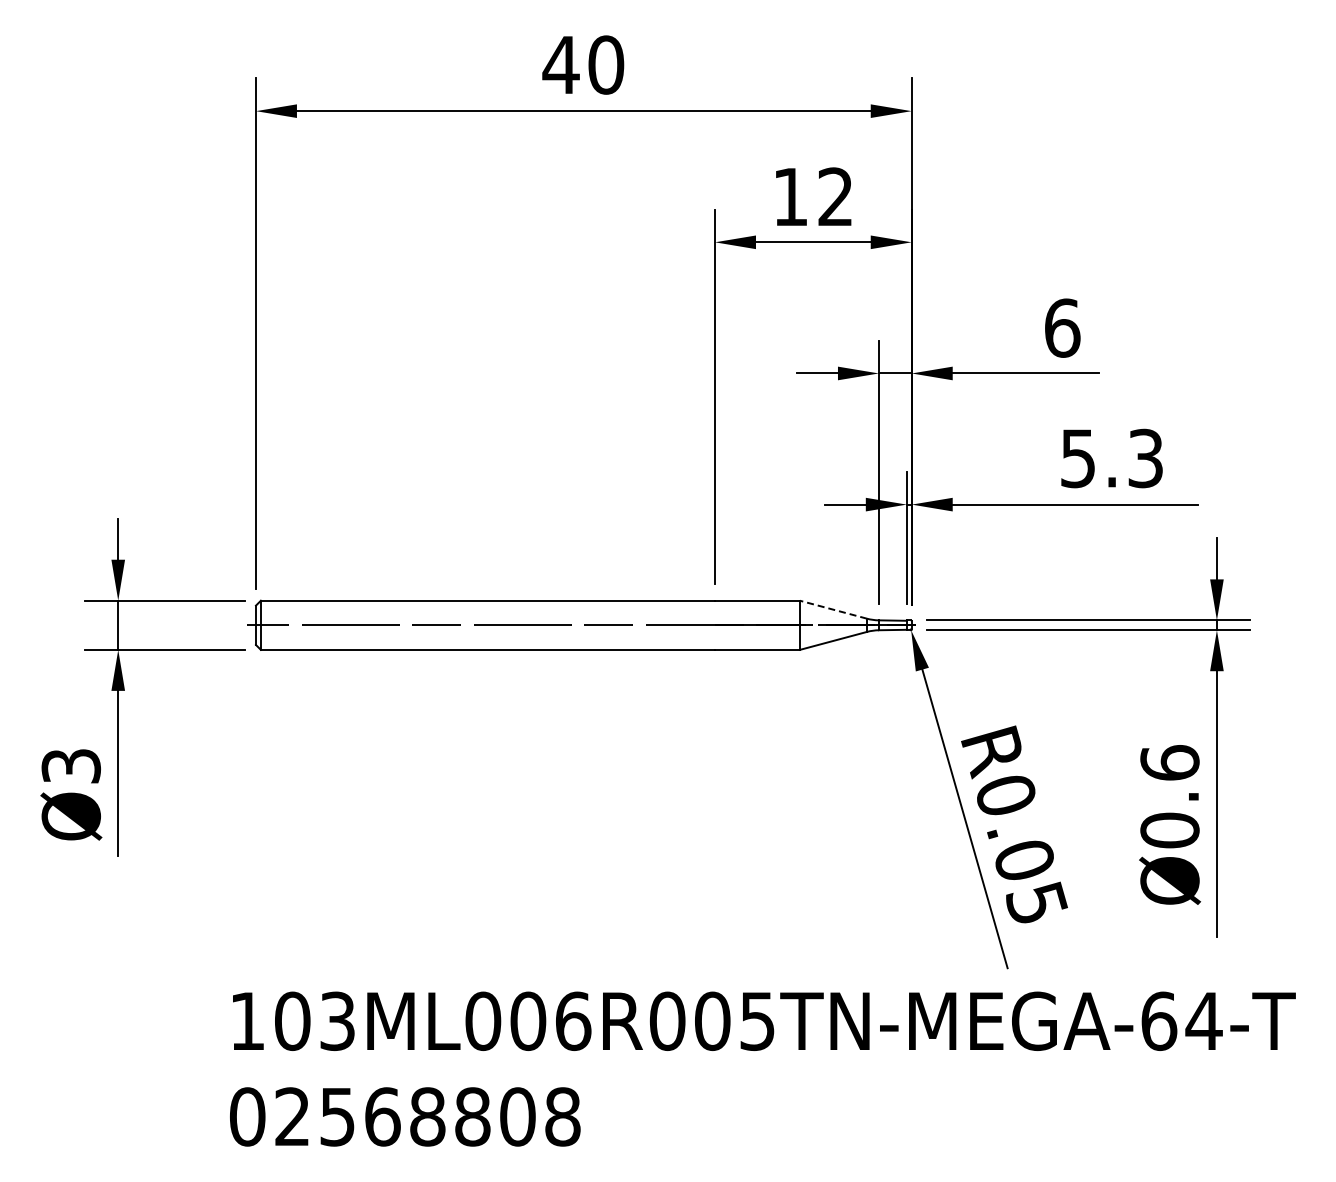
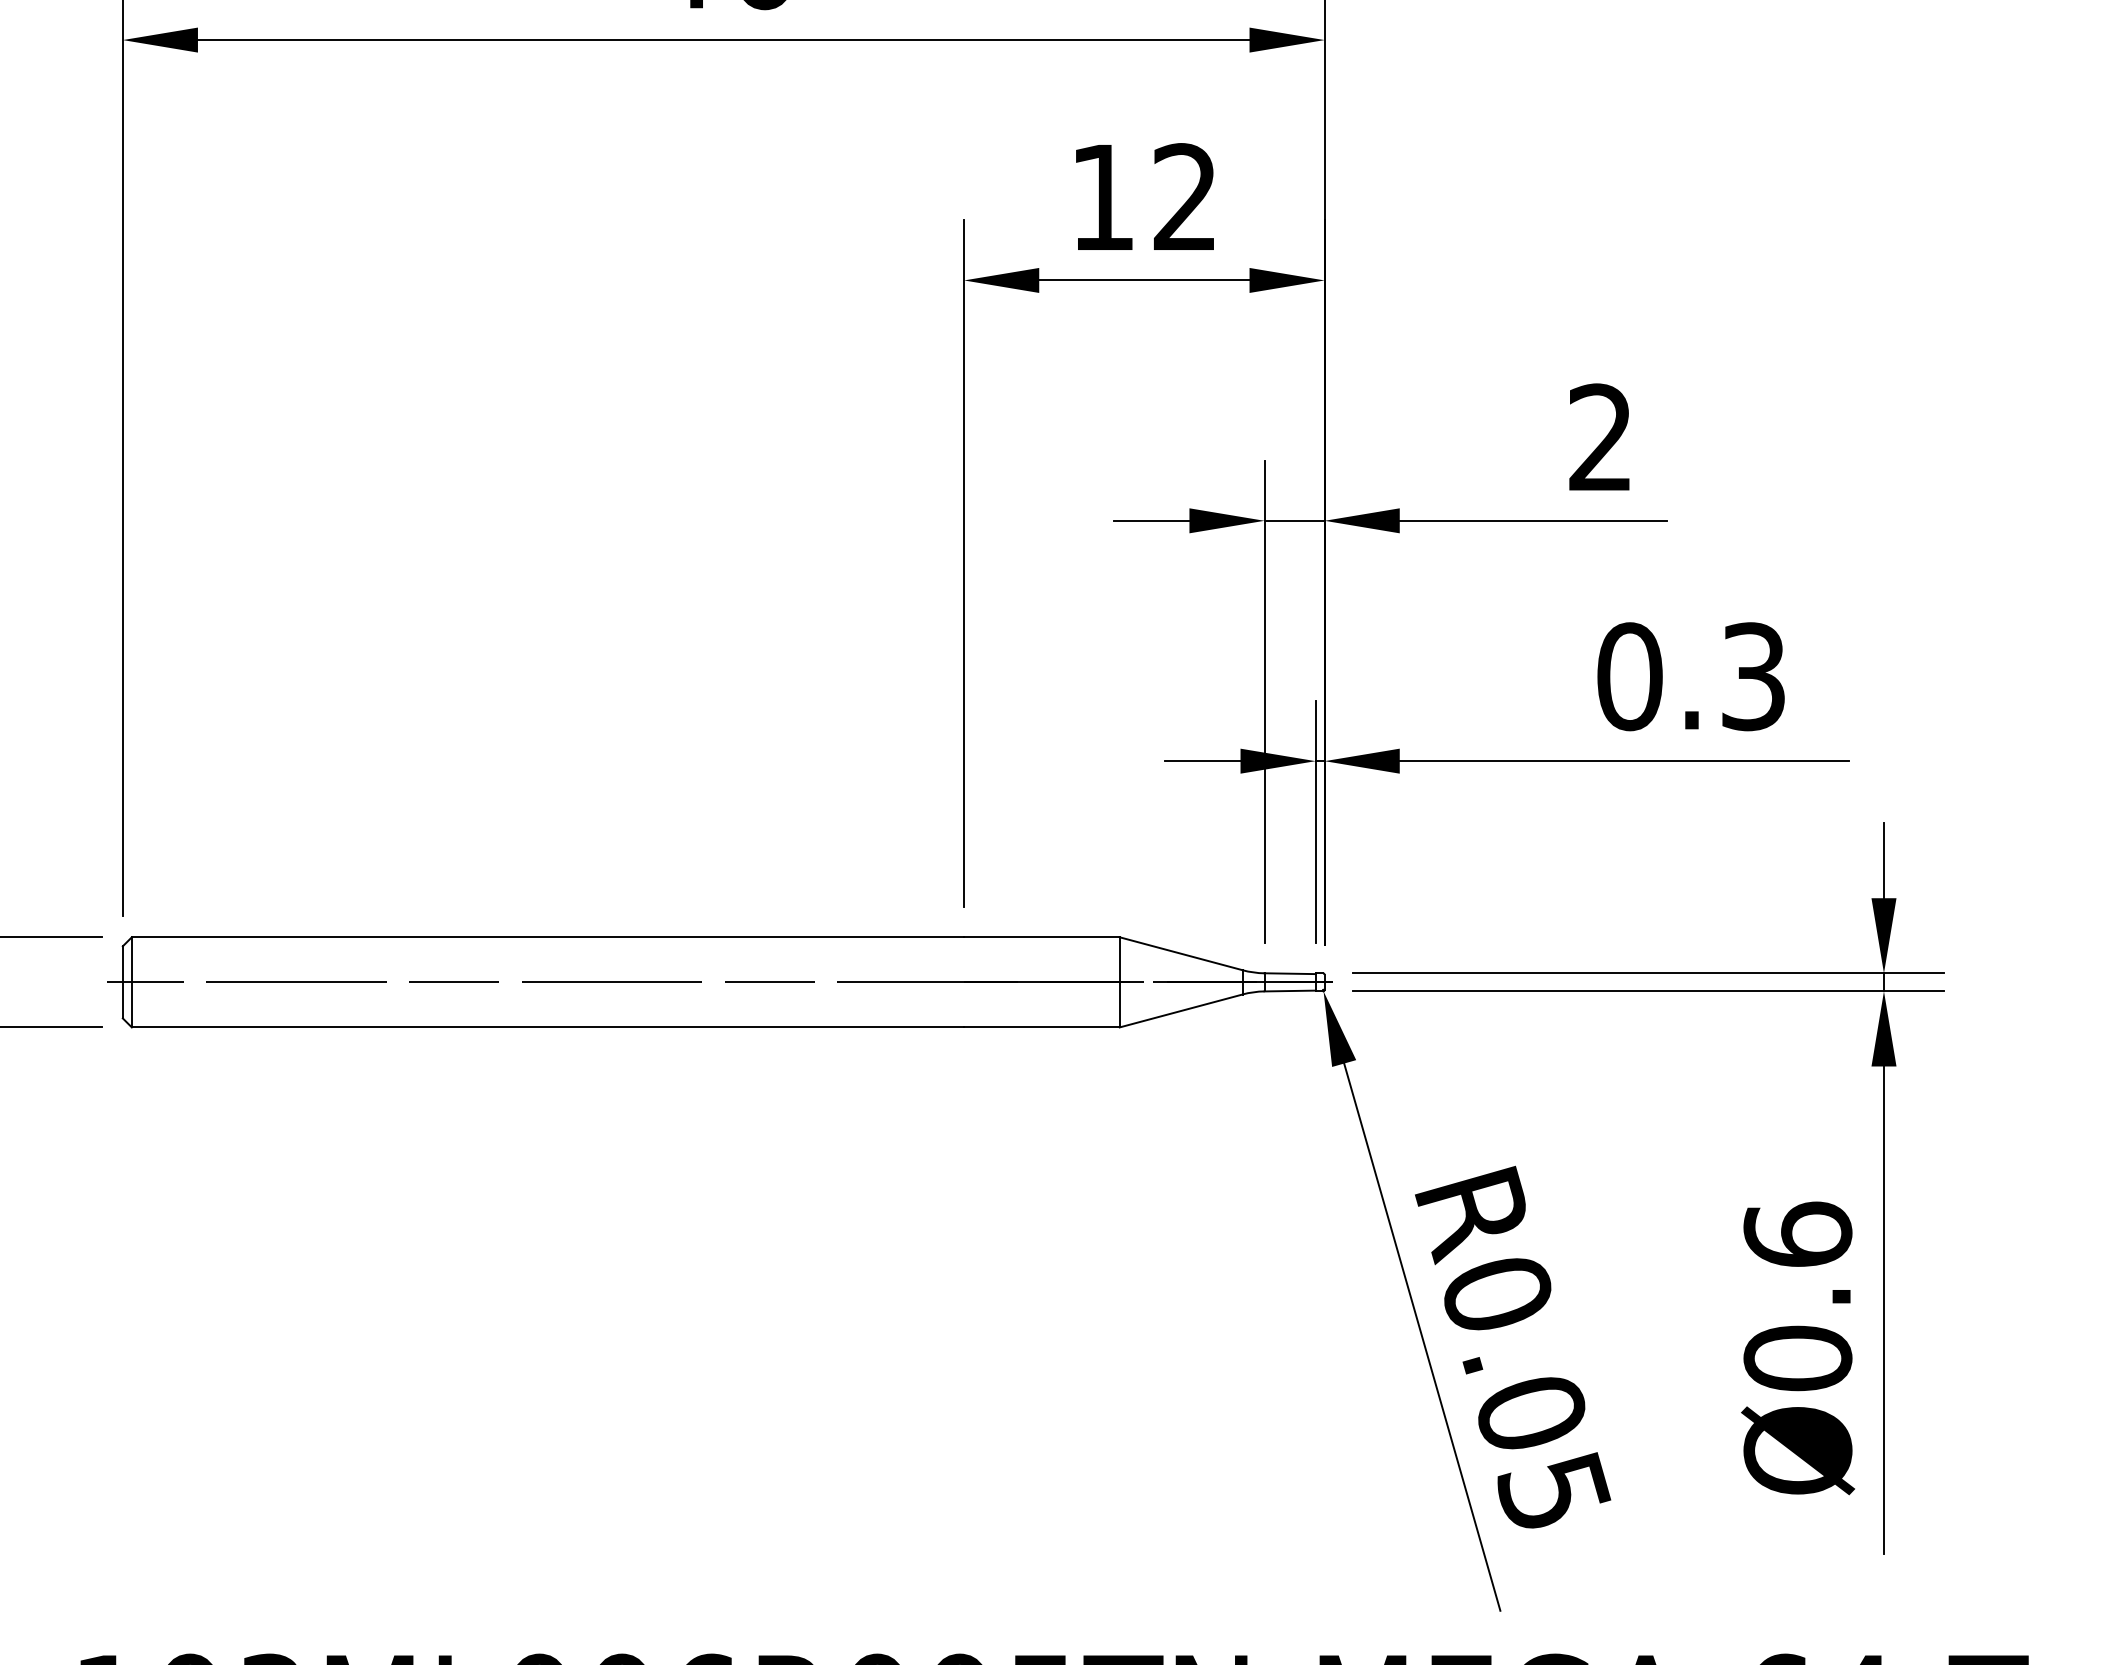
text: (1062, 327) -> (1600, 436), 6 -> 2
text: (1078, 458) -> (1630, 676), 5.3 -> 0.3
line: (833, 609) -> (1181, 953), dashed -> solid

